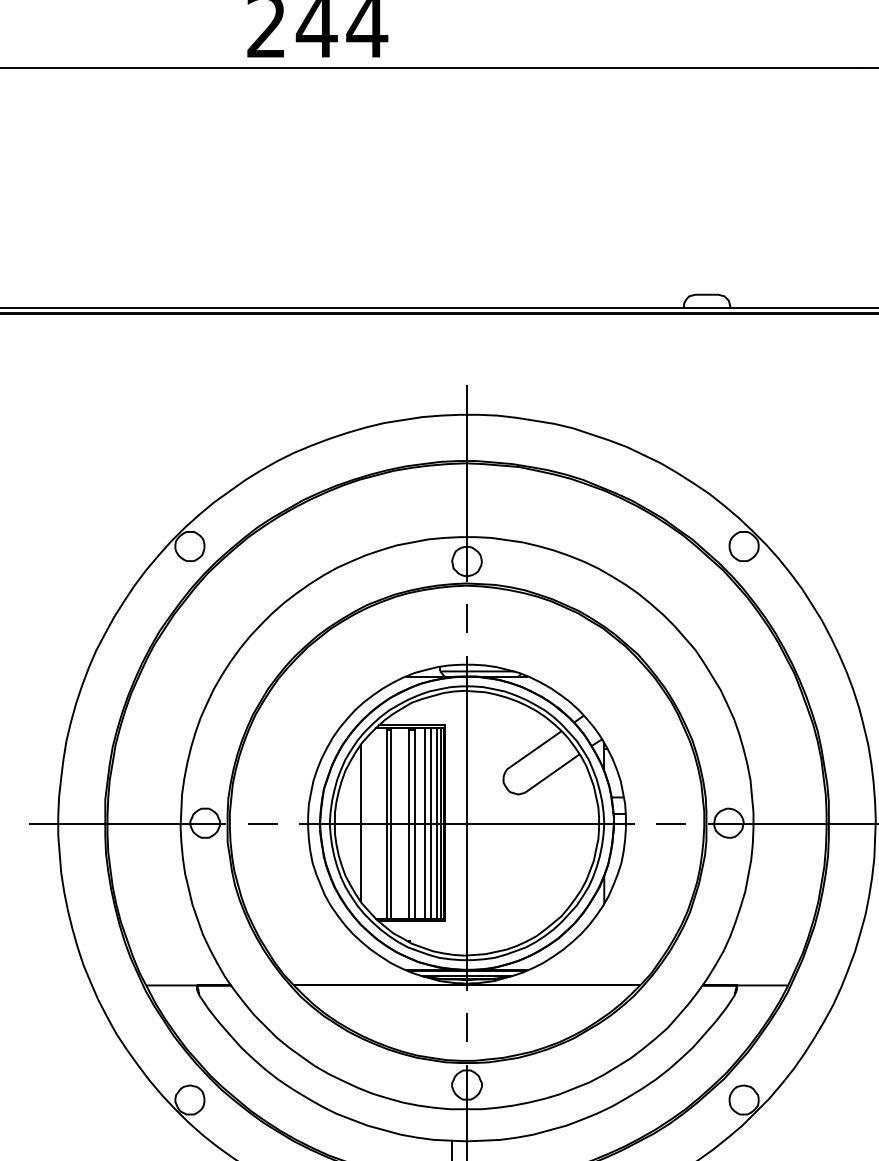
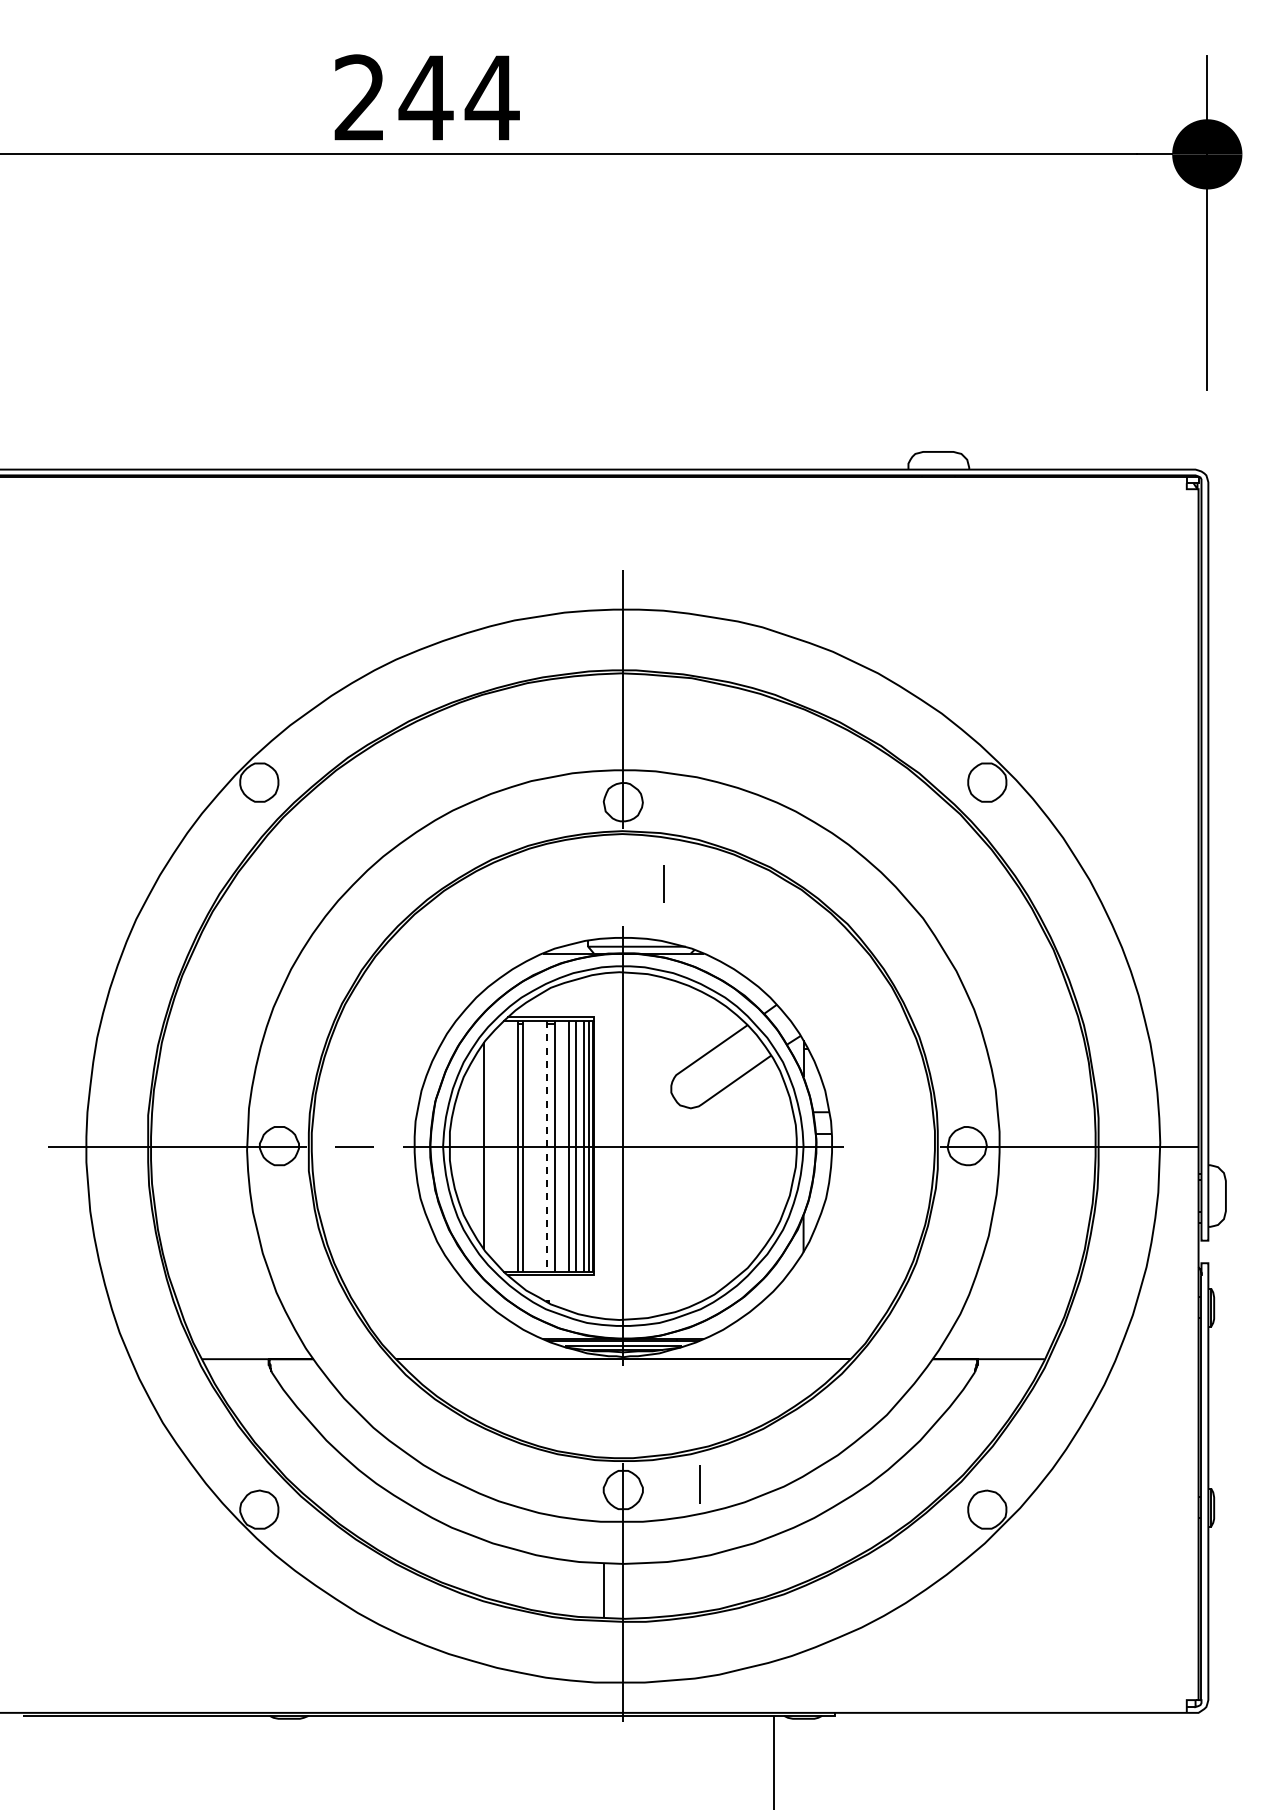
line: (466, 618) -> (663, 883), moved
line: (671, 823) -> (891, 1146), removed
line: (408, 824) -> (546, 1147), solid -> dashed
line: (466, 1027) -> (699, 1484), moved

